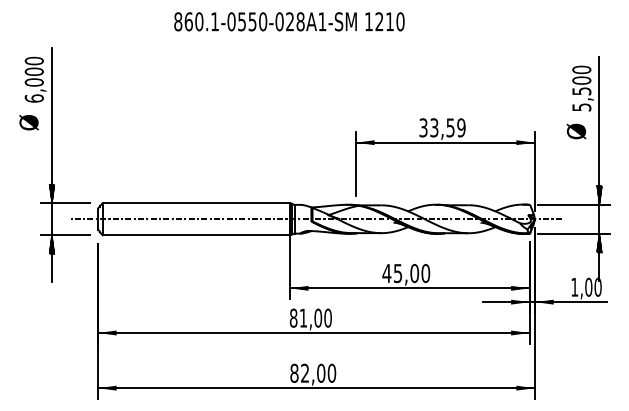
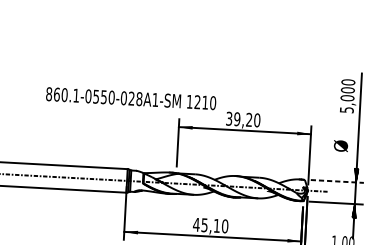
text: (289, 21) -> (131, 98), moved
text: (581, 91) -> (347, 98), 5,500 -> 5,000
text: (447, 127) -> (246, 119), 33,59 -> 39,20
text: (576, 131) -> (341, 146), moved
line: (574, 204) -> (337, 181), solid -> dashed
text: (414, 273) -> (216, 225), 45,00 -> 45,10

